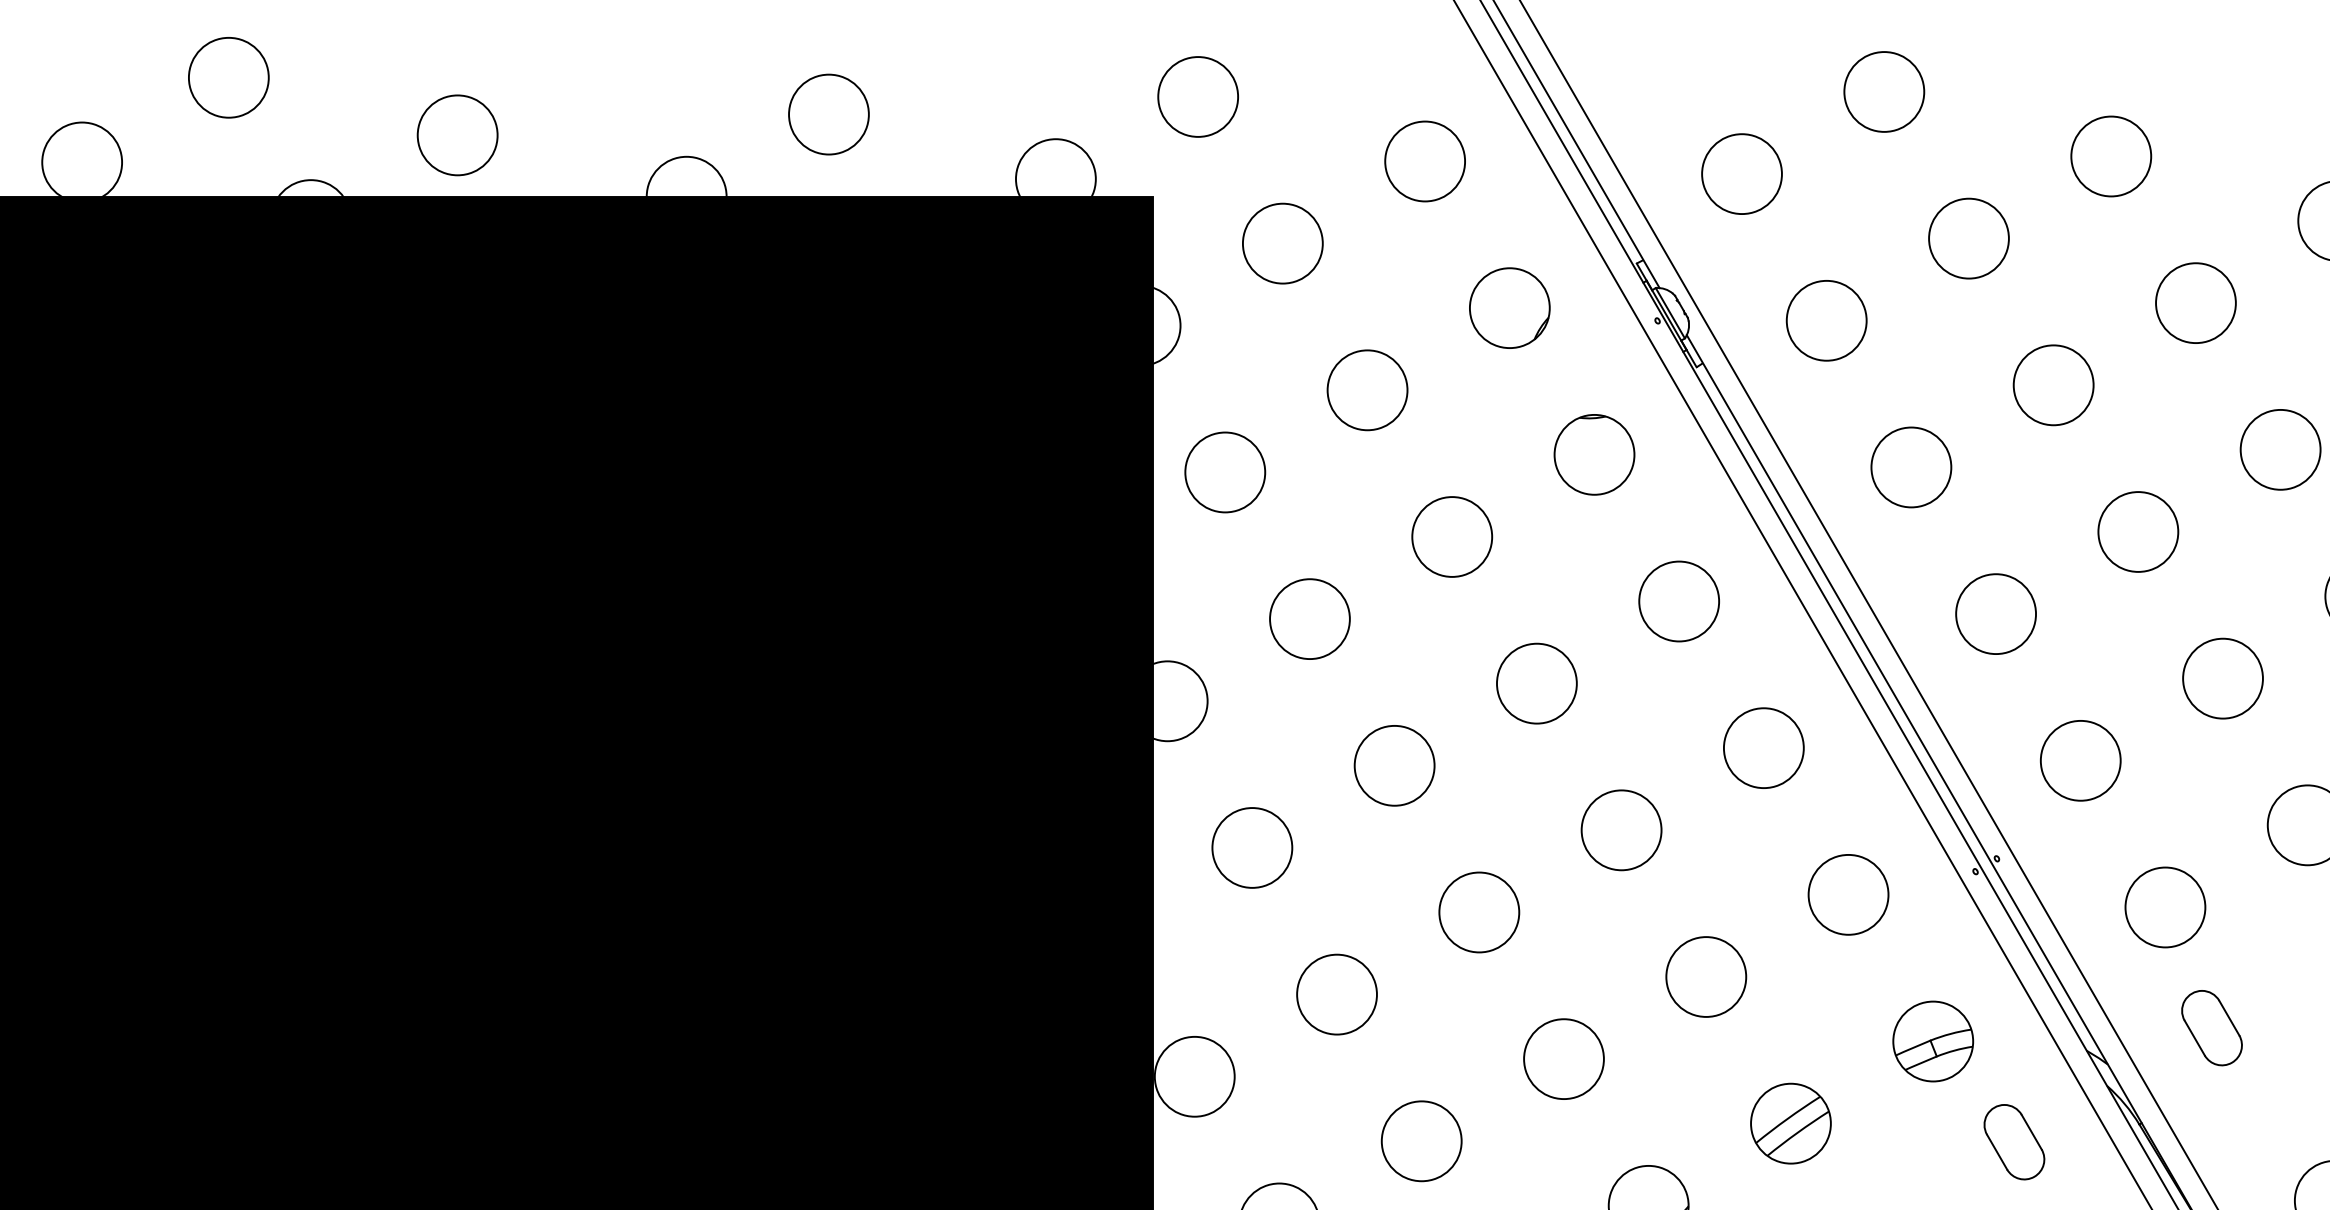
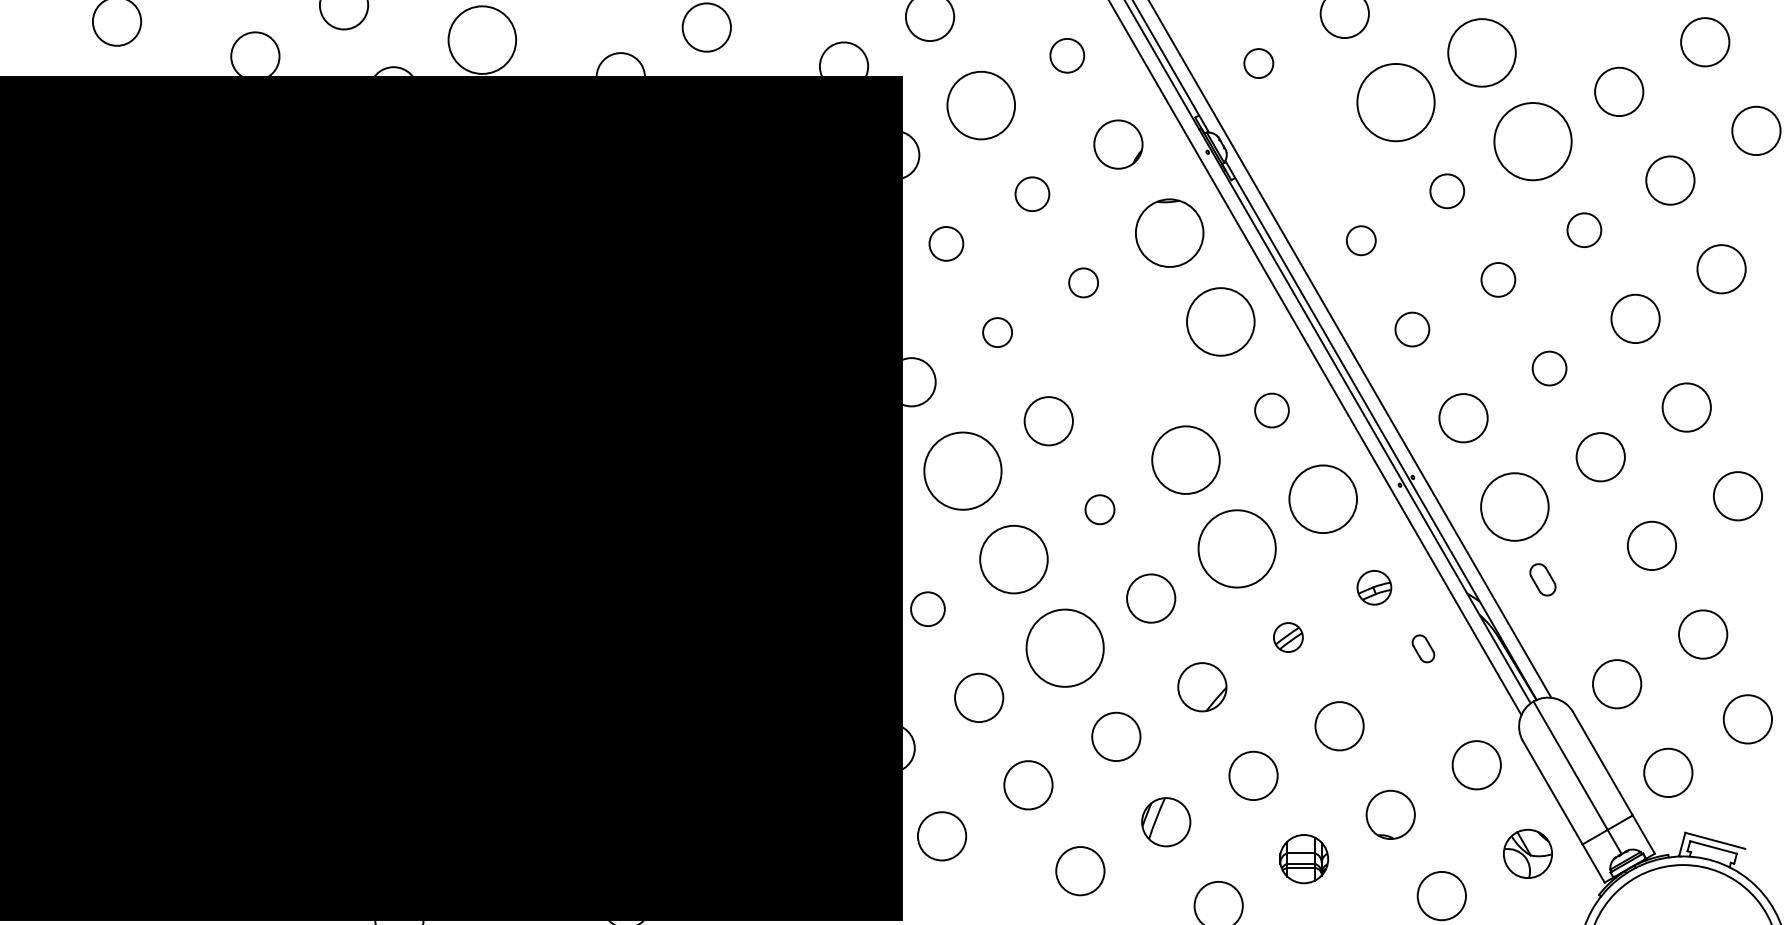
circle: (457, 135) -> (482, 40), size x1.4
circle: (2110, 155) -> (1481, 52), size x1.4
circle: (1425, 160) -> (1067, 55), size x0.7
circle: (1741, 174) -> (1258, 63), size x0.6
circle: (1968, 238) -> (1395, 102), size x1.6
circle: (1283, 243) -> (981, 105), size x1.4
circle: (2196, 303) -> (1533, 141), size x1.6
circle: (1825, 321) -> (1309, 152), removed
circle: (2054, 385) -> (1447, 191), size x0.7
circle: (1367, 390) -> (1032, 194), size x0.7
circle: (2280, 450) -> (1584, 230), size x0.7
circle: (1594, 455) -> (1169, 233), size x1.4
circle: (1911, 466) -> (1361, 240), size x0.6
circle: (1225, 471) -> (946, 243), size x0.7
circle: (2138, 531) -> (1498, 279), size x0.7
circle: (1452, 536) -> (1083, 282), size x0.6
circle: (1678, 600) -> (1220, 321), size x1.4
circle: (1996, 614) -> (1412, 329), size x0.7
circle: (1309, 618) -> (997, 332), size x0.6
circle: (2222, 678) -> (1549, 368), size x0.7
circle: (1536, 683) -> (1134, 371), removed
circle: (1763, 748) -> (1271, 410), size x0.7
circle: (1620, 830) -> (1185, 460), size x1.4
circle: (1251, 847) -> (962, 470), size x1.6
circle: (1849, 895) -> (1323, 499), size x1.4
circle: (2164, 906) -> (1514, 506), size x1.4
circle: (1478, 911) -> (1099, 509), size x0.6
circle: (1706, 976) -> (1237, 548), size x1.6
circle: (1336, 994) -> (1013, 559), size x1.4
part: (2211, 1027) -> (1542, 579), size x0.7
part: (1933, 1040) -> (1374, 587), size x0.7
circle: (1193, 1077) -> (927, 609), size x0.7
part: (1791, 1123) -> (1288, 637), size x0.6
circle: (1422, 1141) -> (1065, 648), size x1.6
part: (2014, 1141) -> (1423, 648), size x0.6

